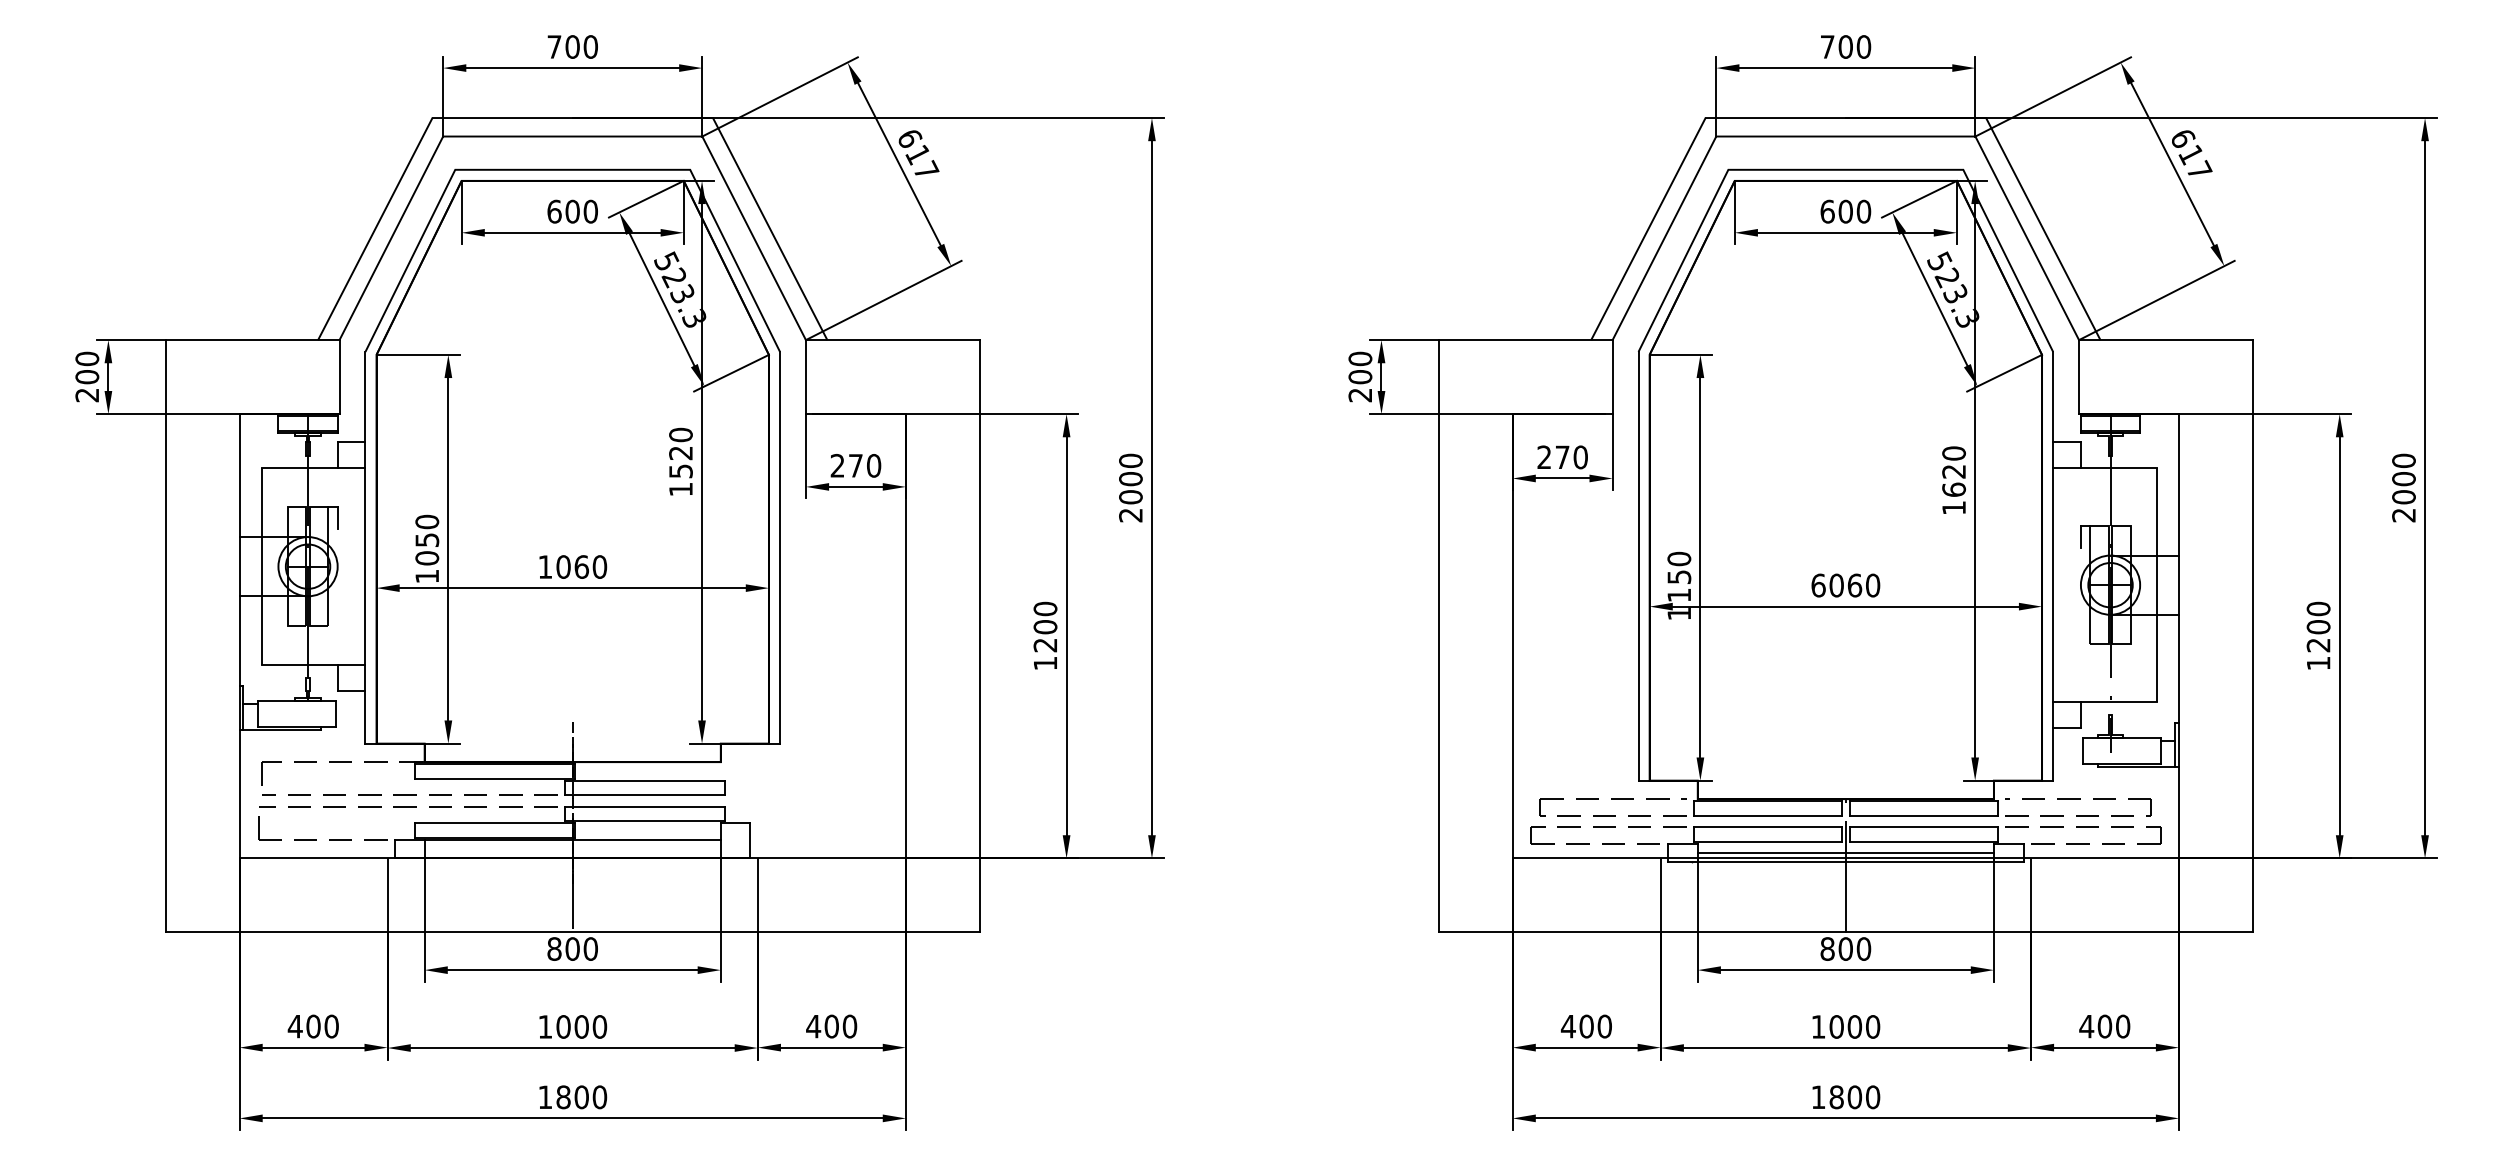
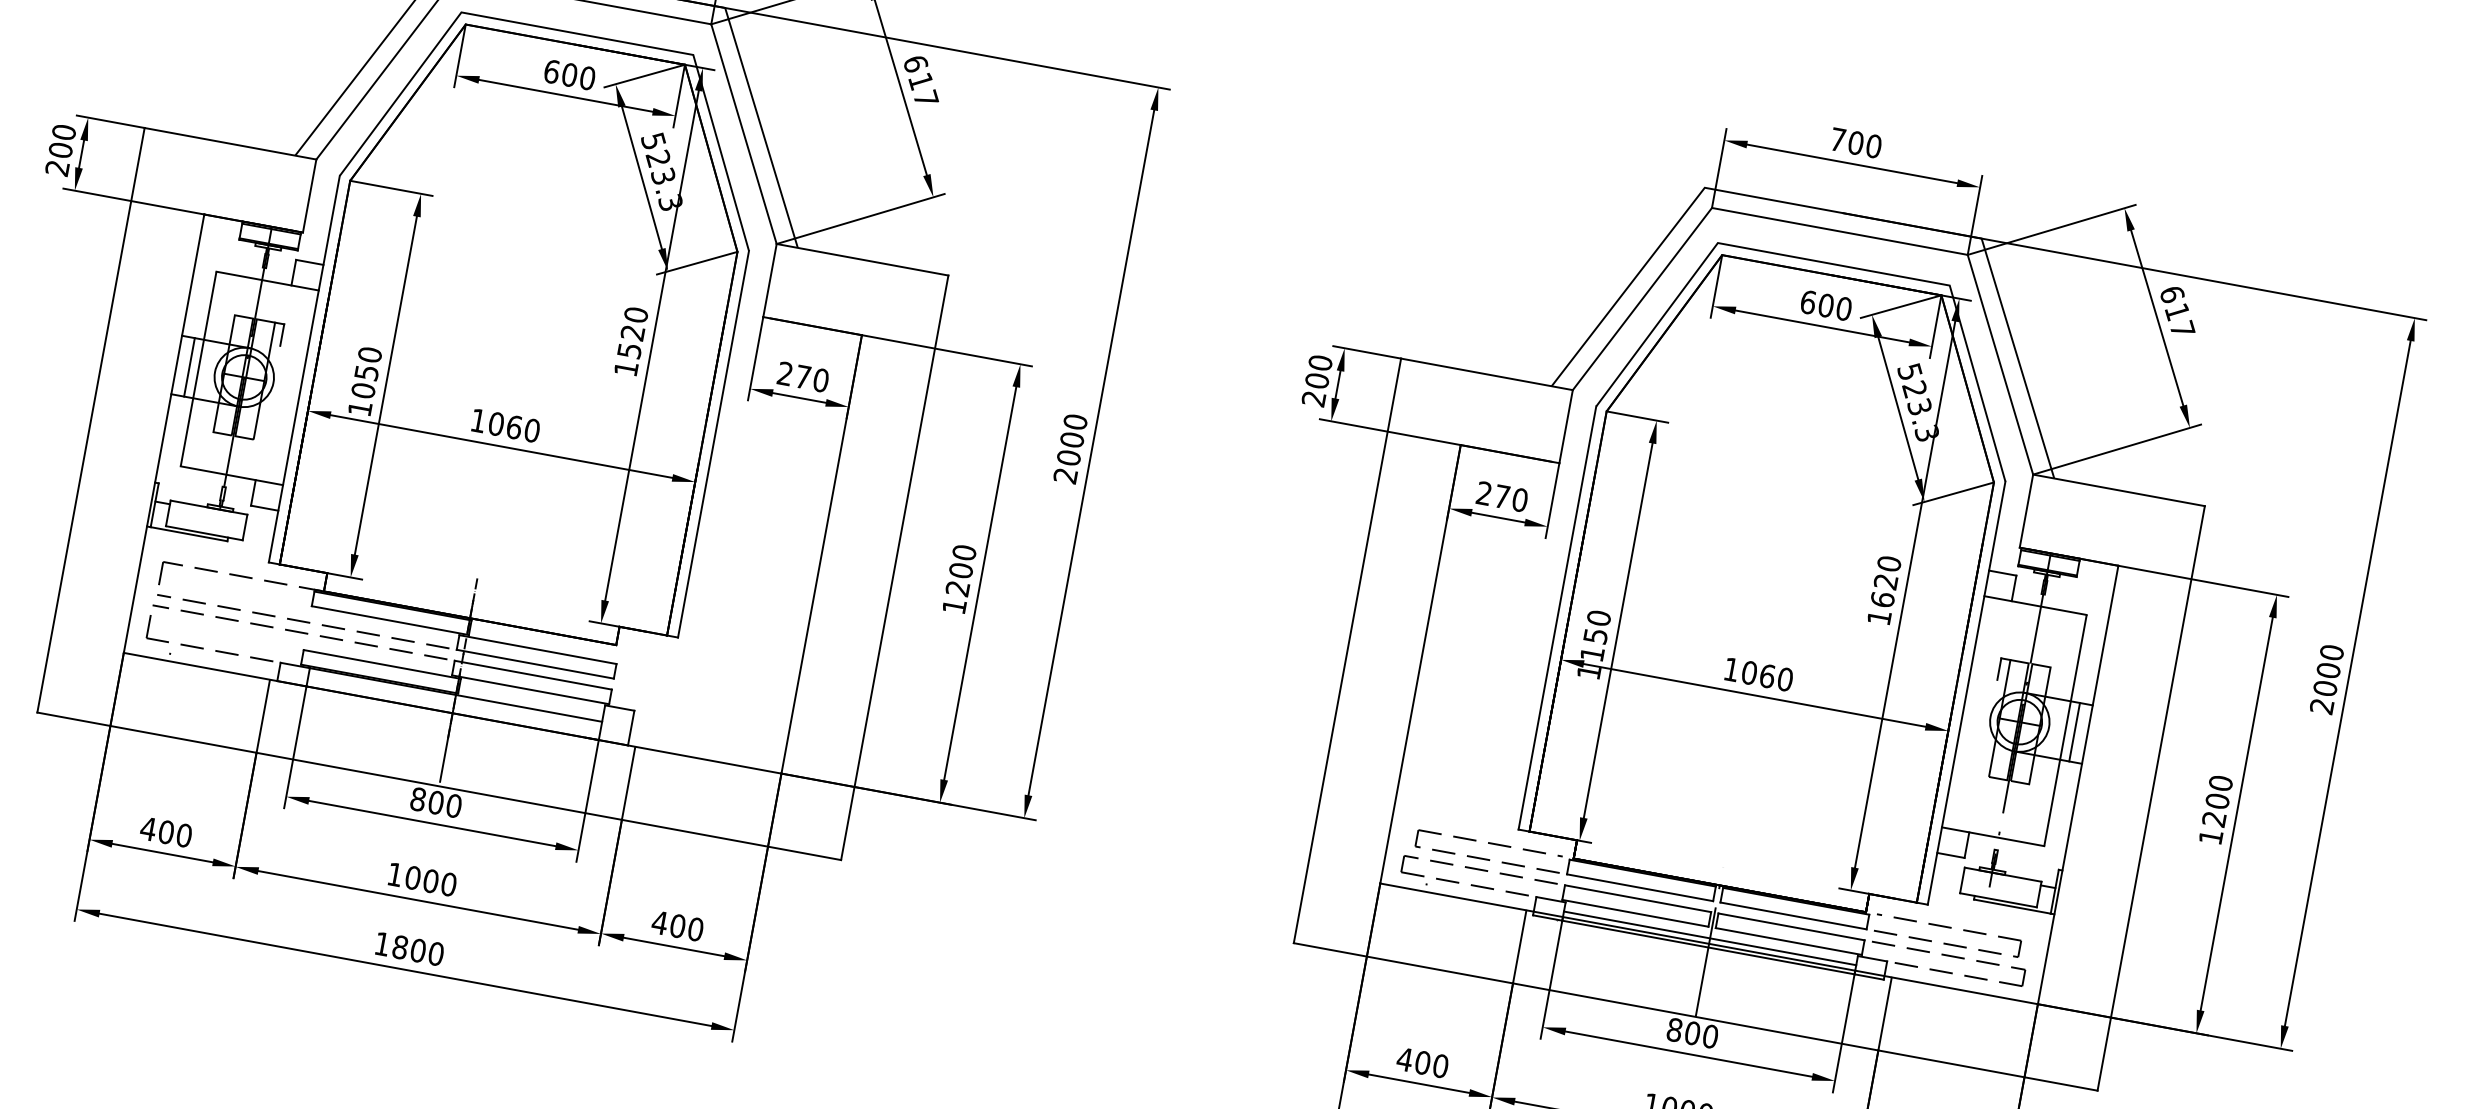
line: (252, 566) -> (189, 367), added
line: (2166, 584) -> (2075, 731), added
text: (1818, 585) -> (1731, 669), 6060 -> 1060

